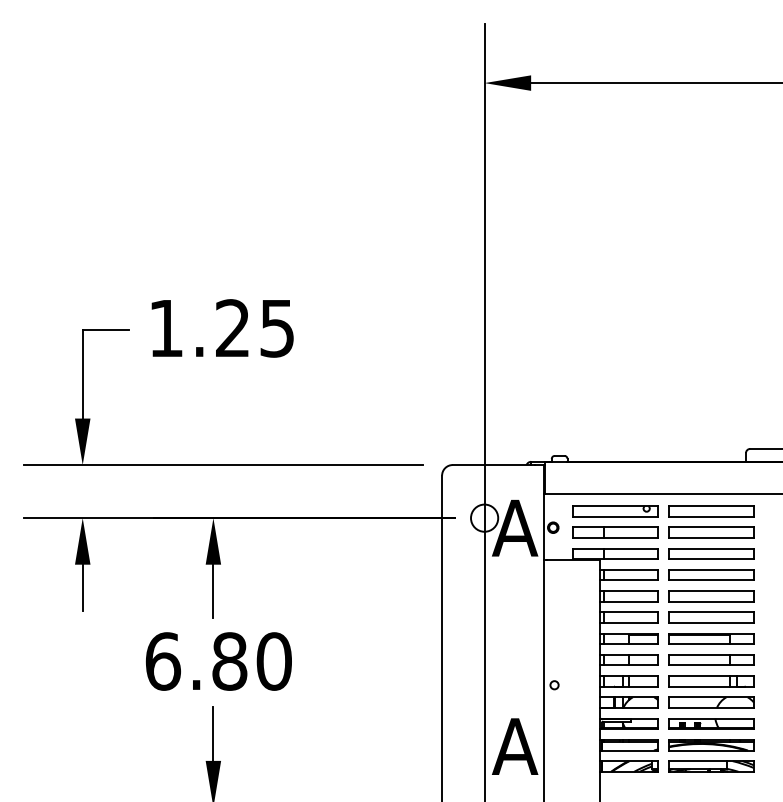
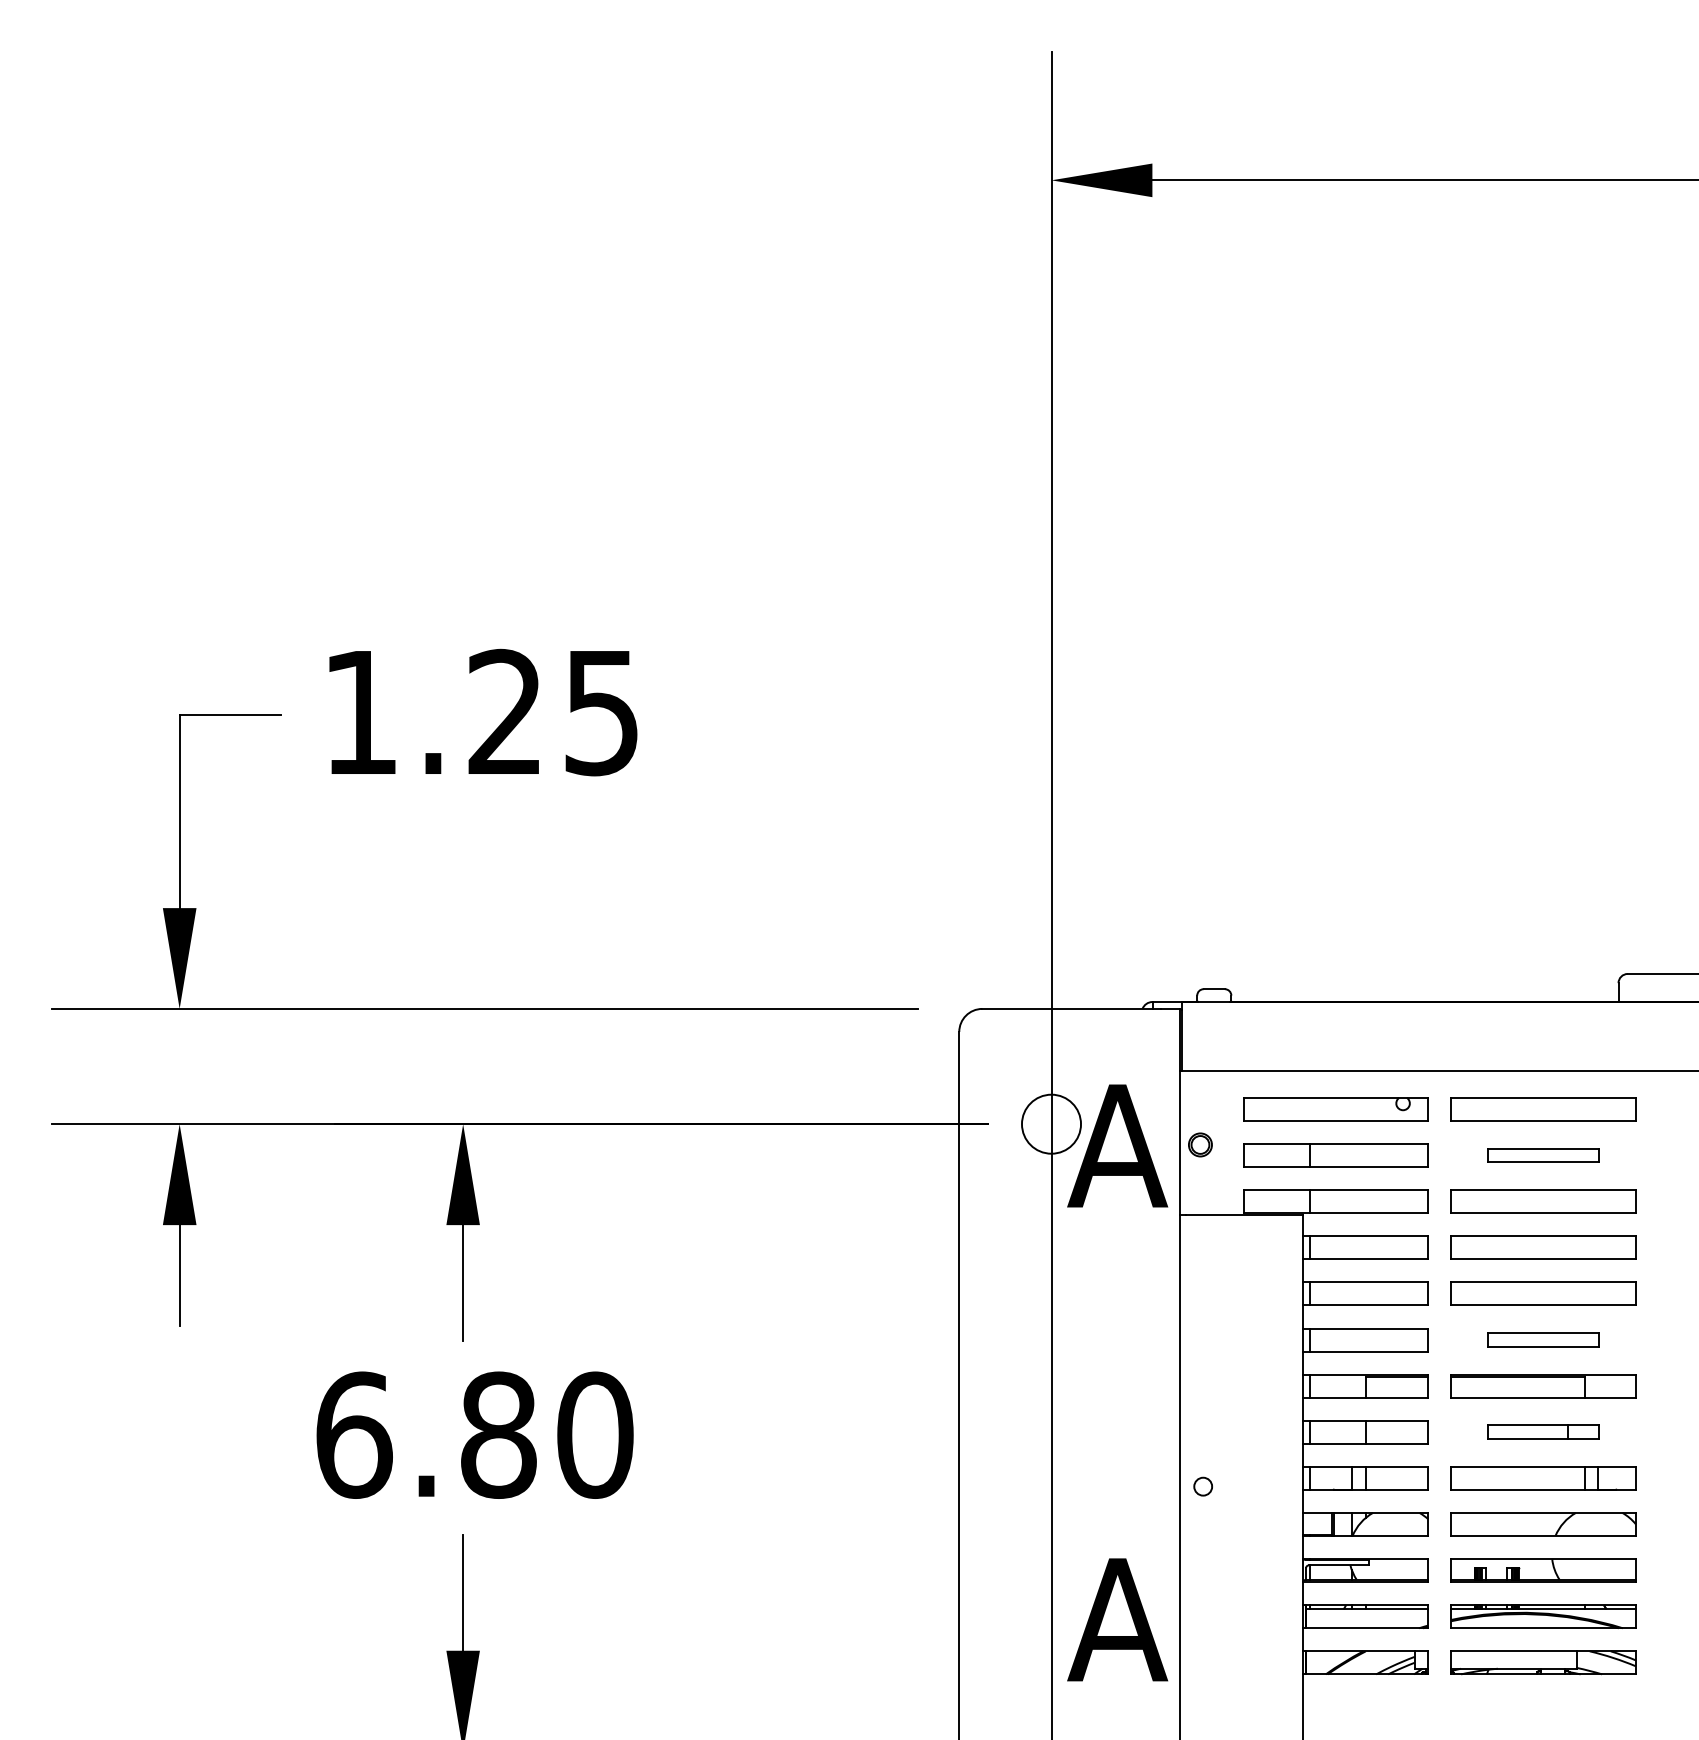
part: (711, 532) -> (1543, 1155), size x0.6
part: (711, 617) -> (1543, 1339), size x0.6
part: (711, 659) -> (1543, 1430), size x0.6

